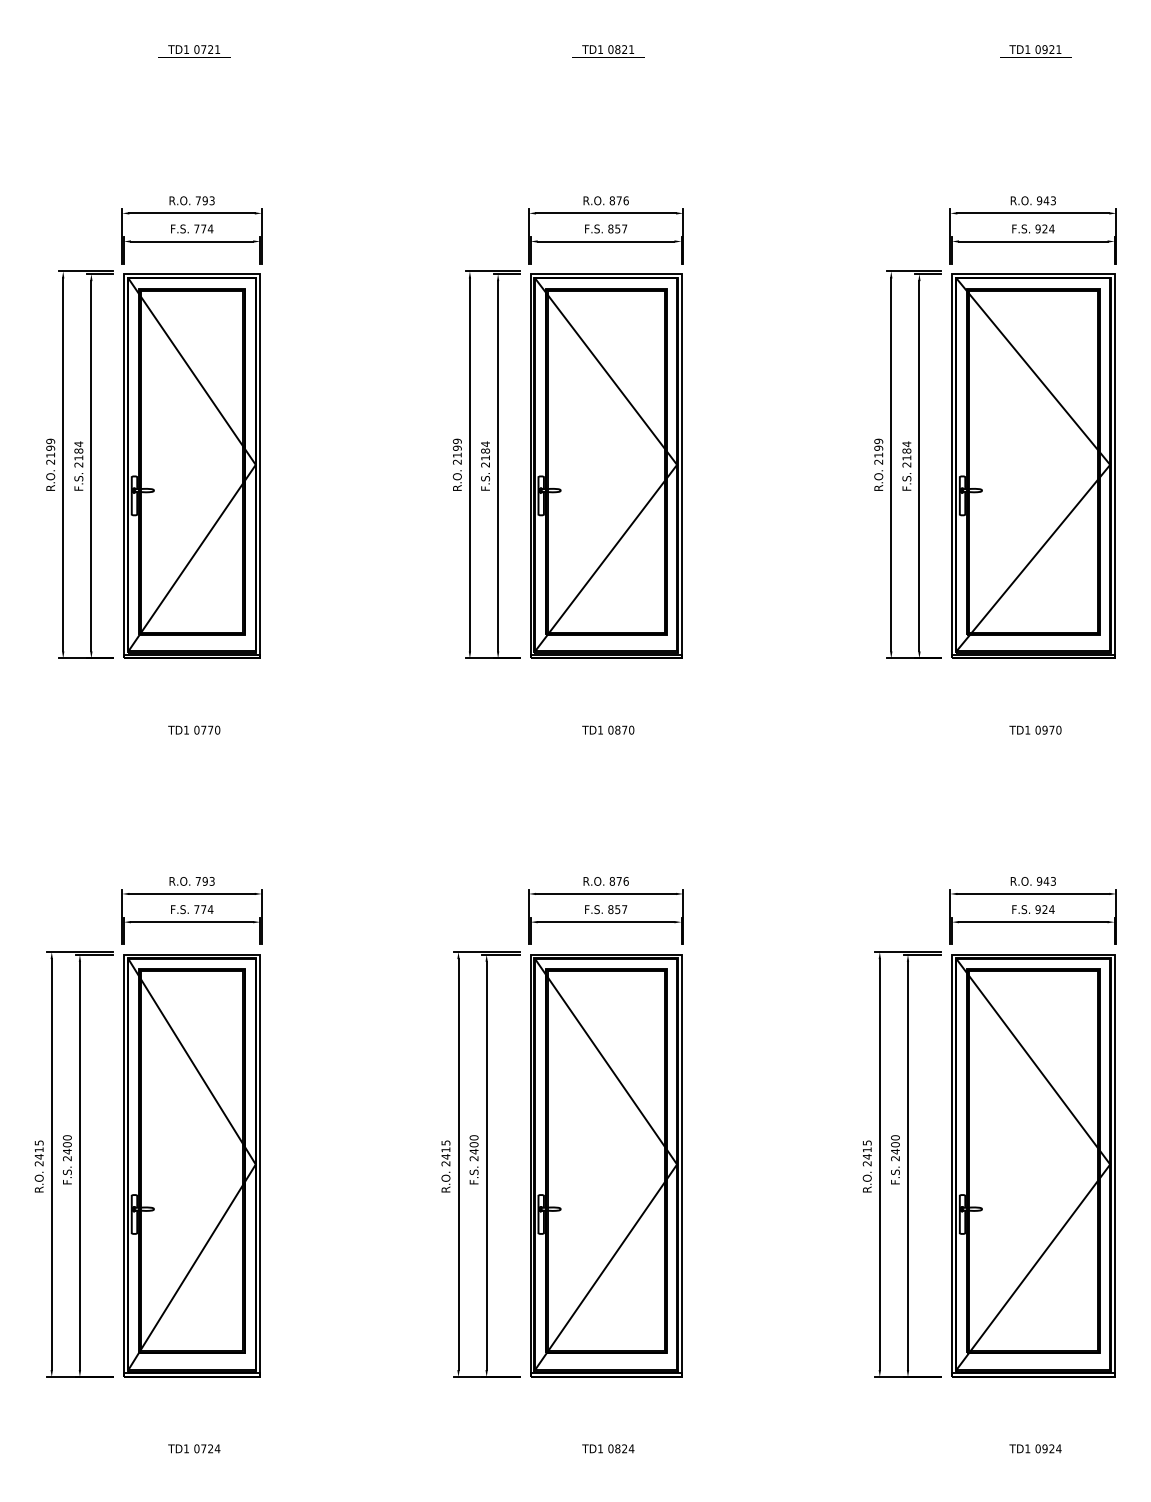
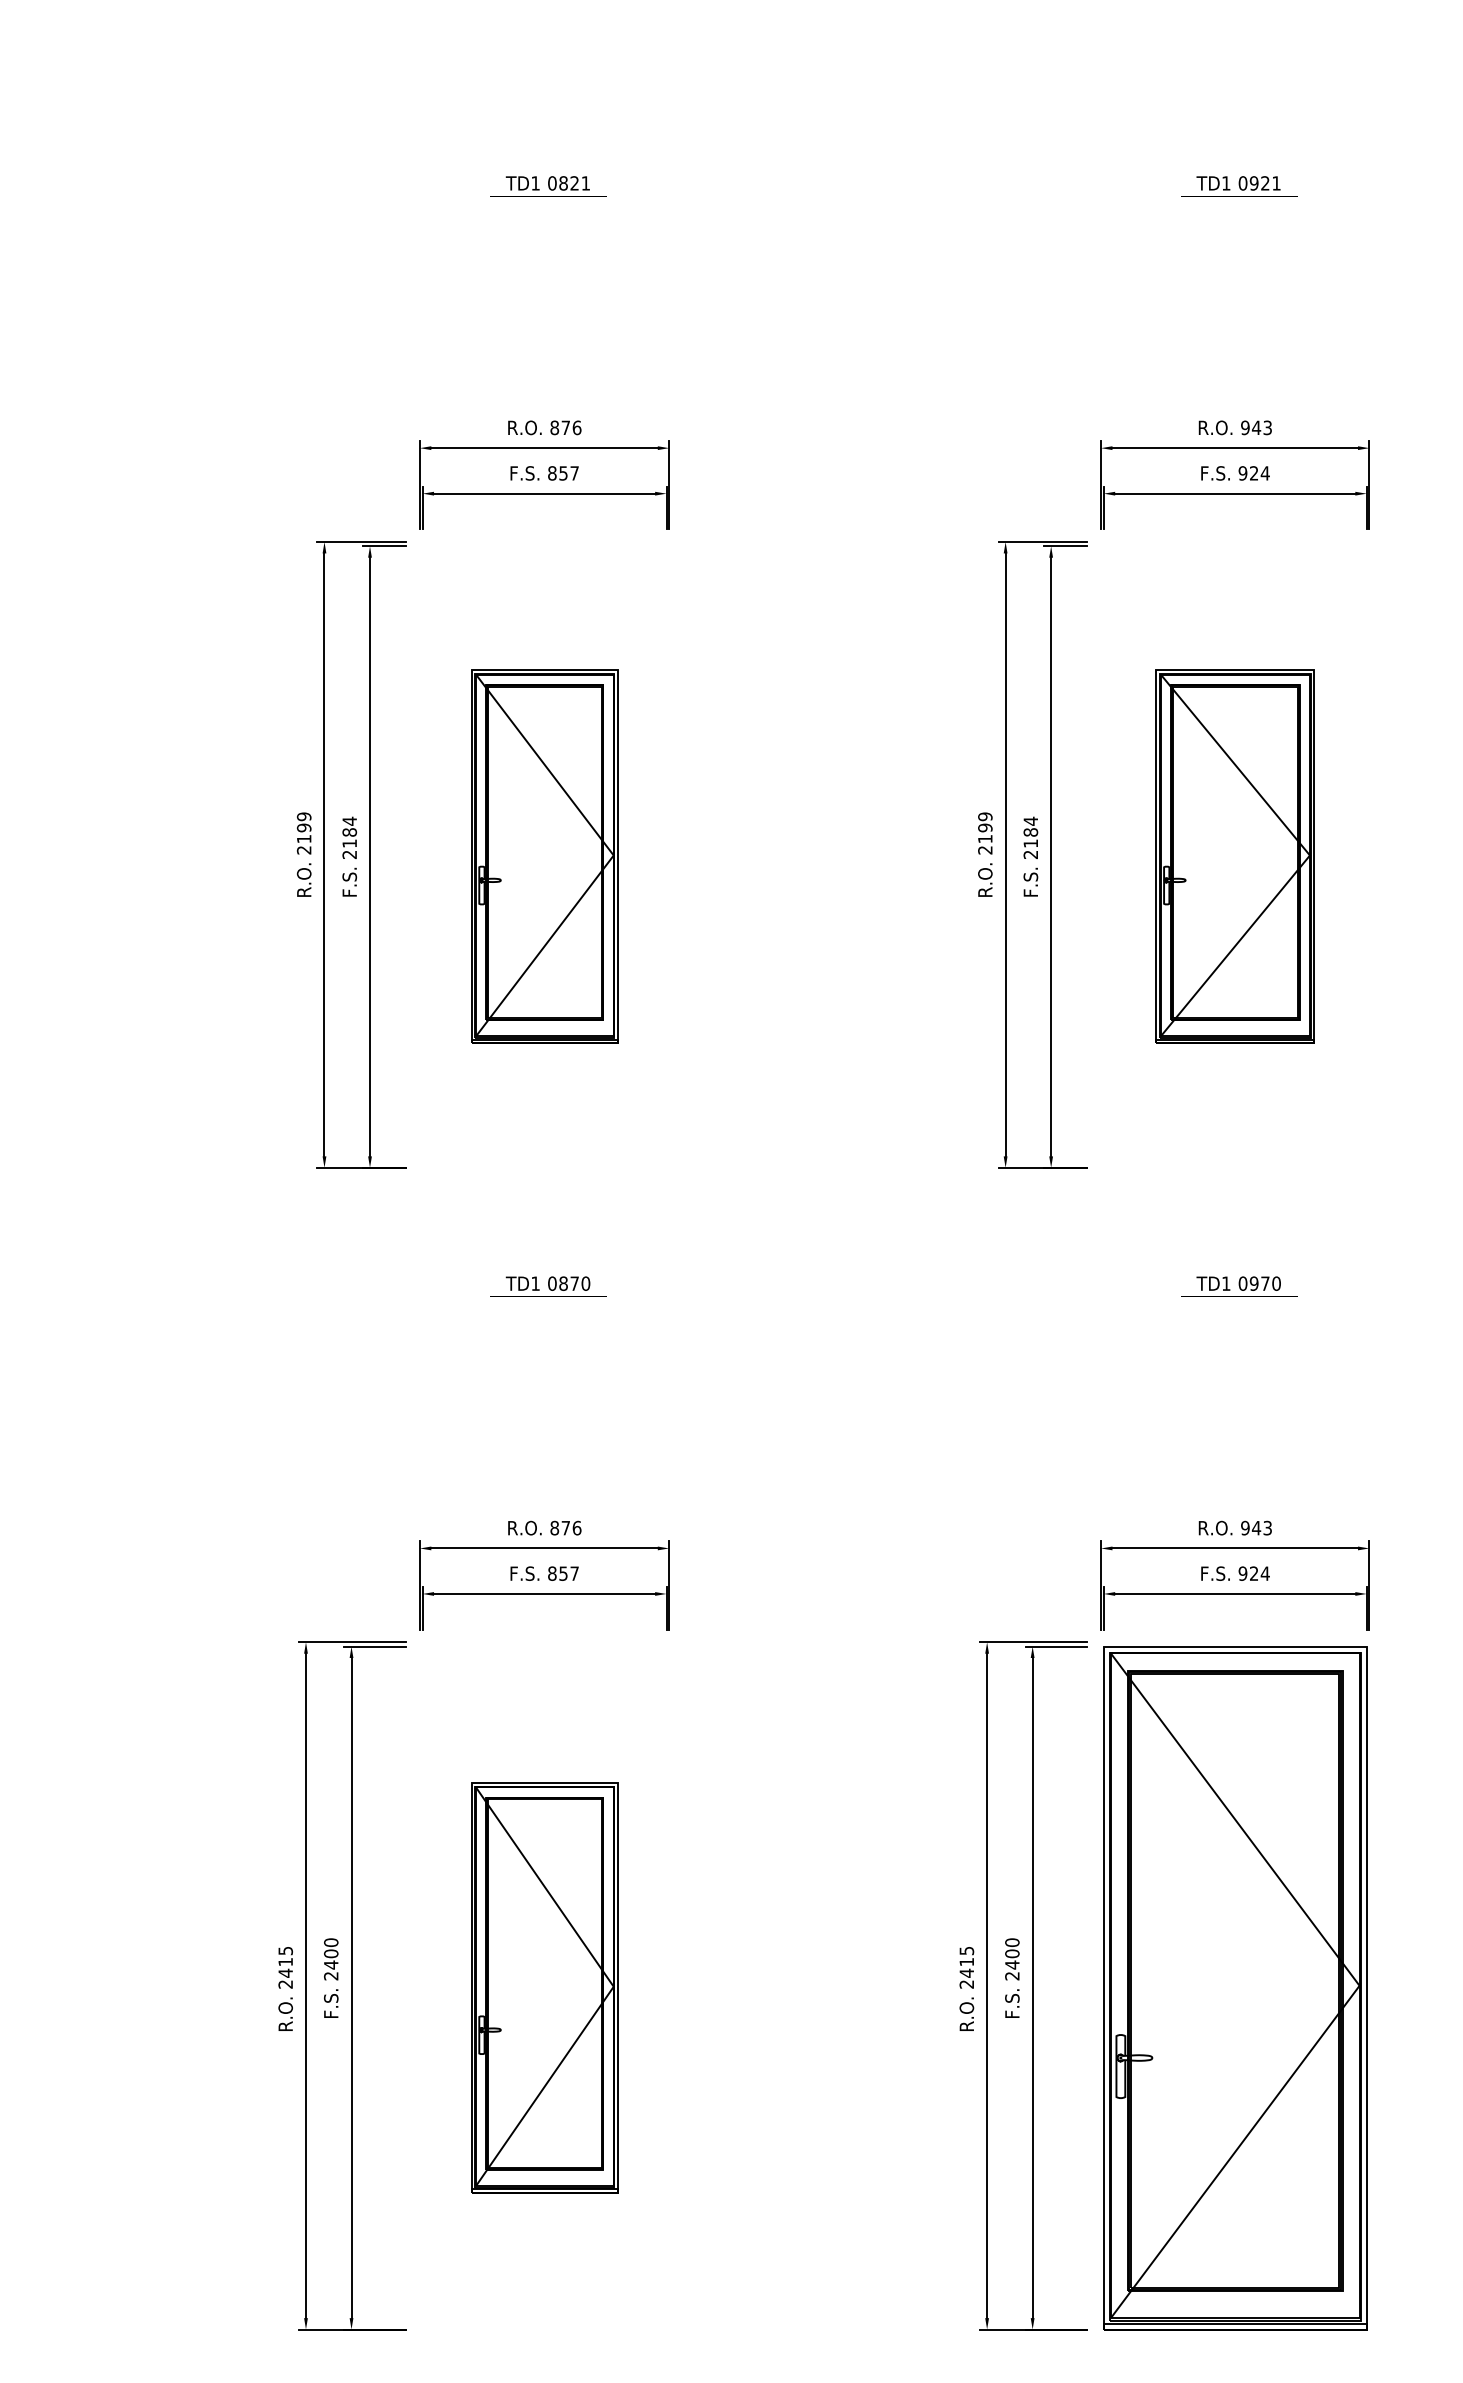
part: (606, 465) -> (545, 855), size x0.6
part: (1033, 465) -> (1235, 855), size x0.6
part: (606, 1165) -> (545, 1987), size x0.6

